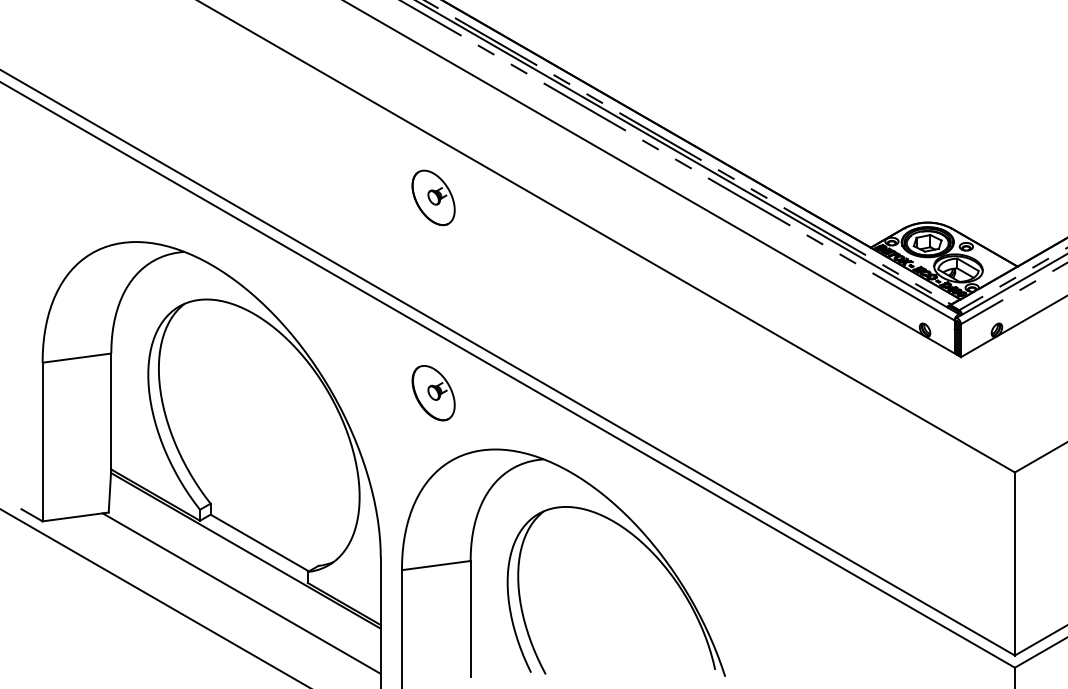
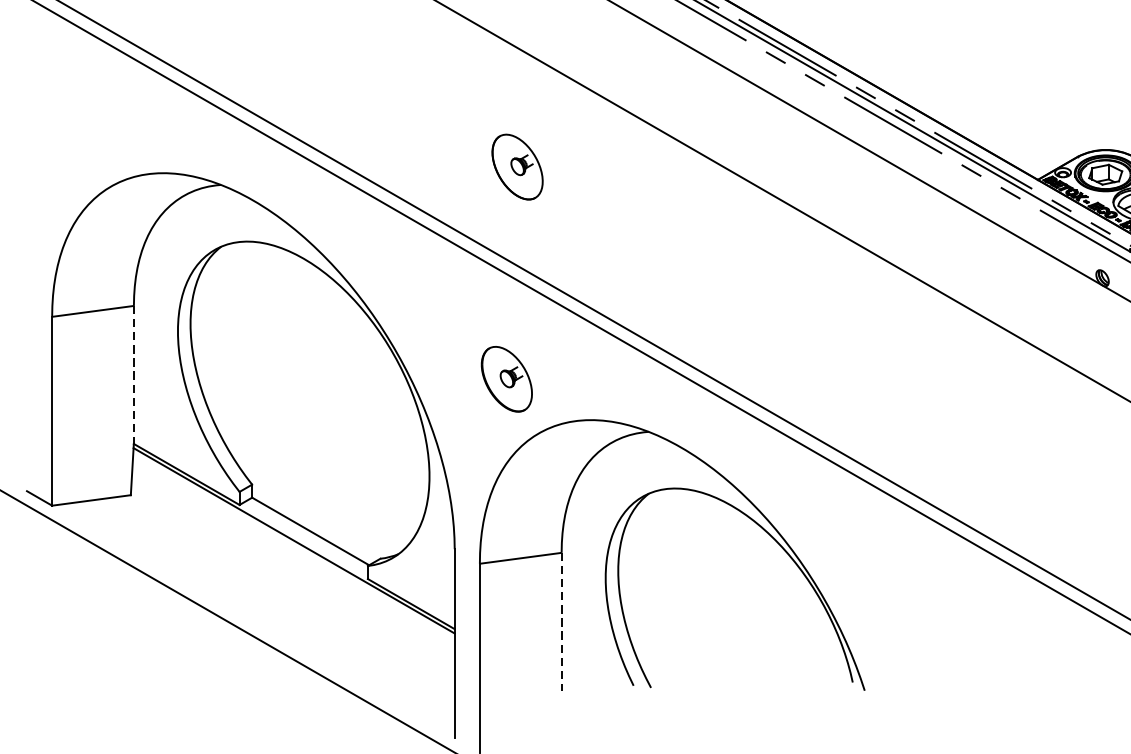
part: (433, 197) -> (517, 166), moved
part: (433, 393) -> (506, 379), moved
line: (111, 411) -> (134, 374), solid -> dashed
line: (241, 593) -> (288, 591), removed
line: (470, 618) -> (561, 621), solid -> dashed

